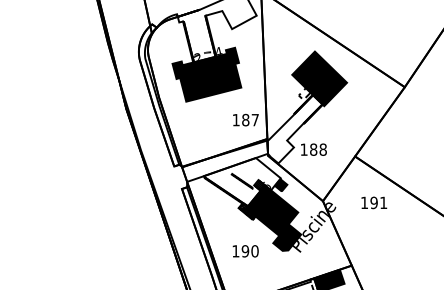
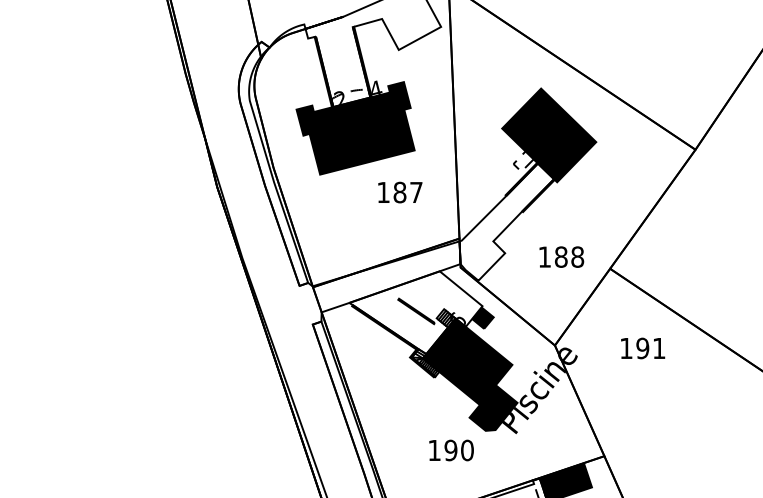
text: (245, 119) -> (399, 191), moved
text: (313, 149) -> (560, 256), moved
text: (245, 251) -> (451, 450), moved

